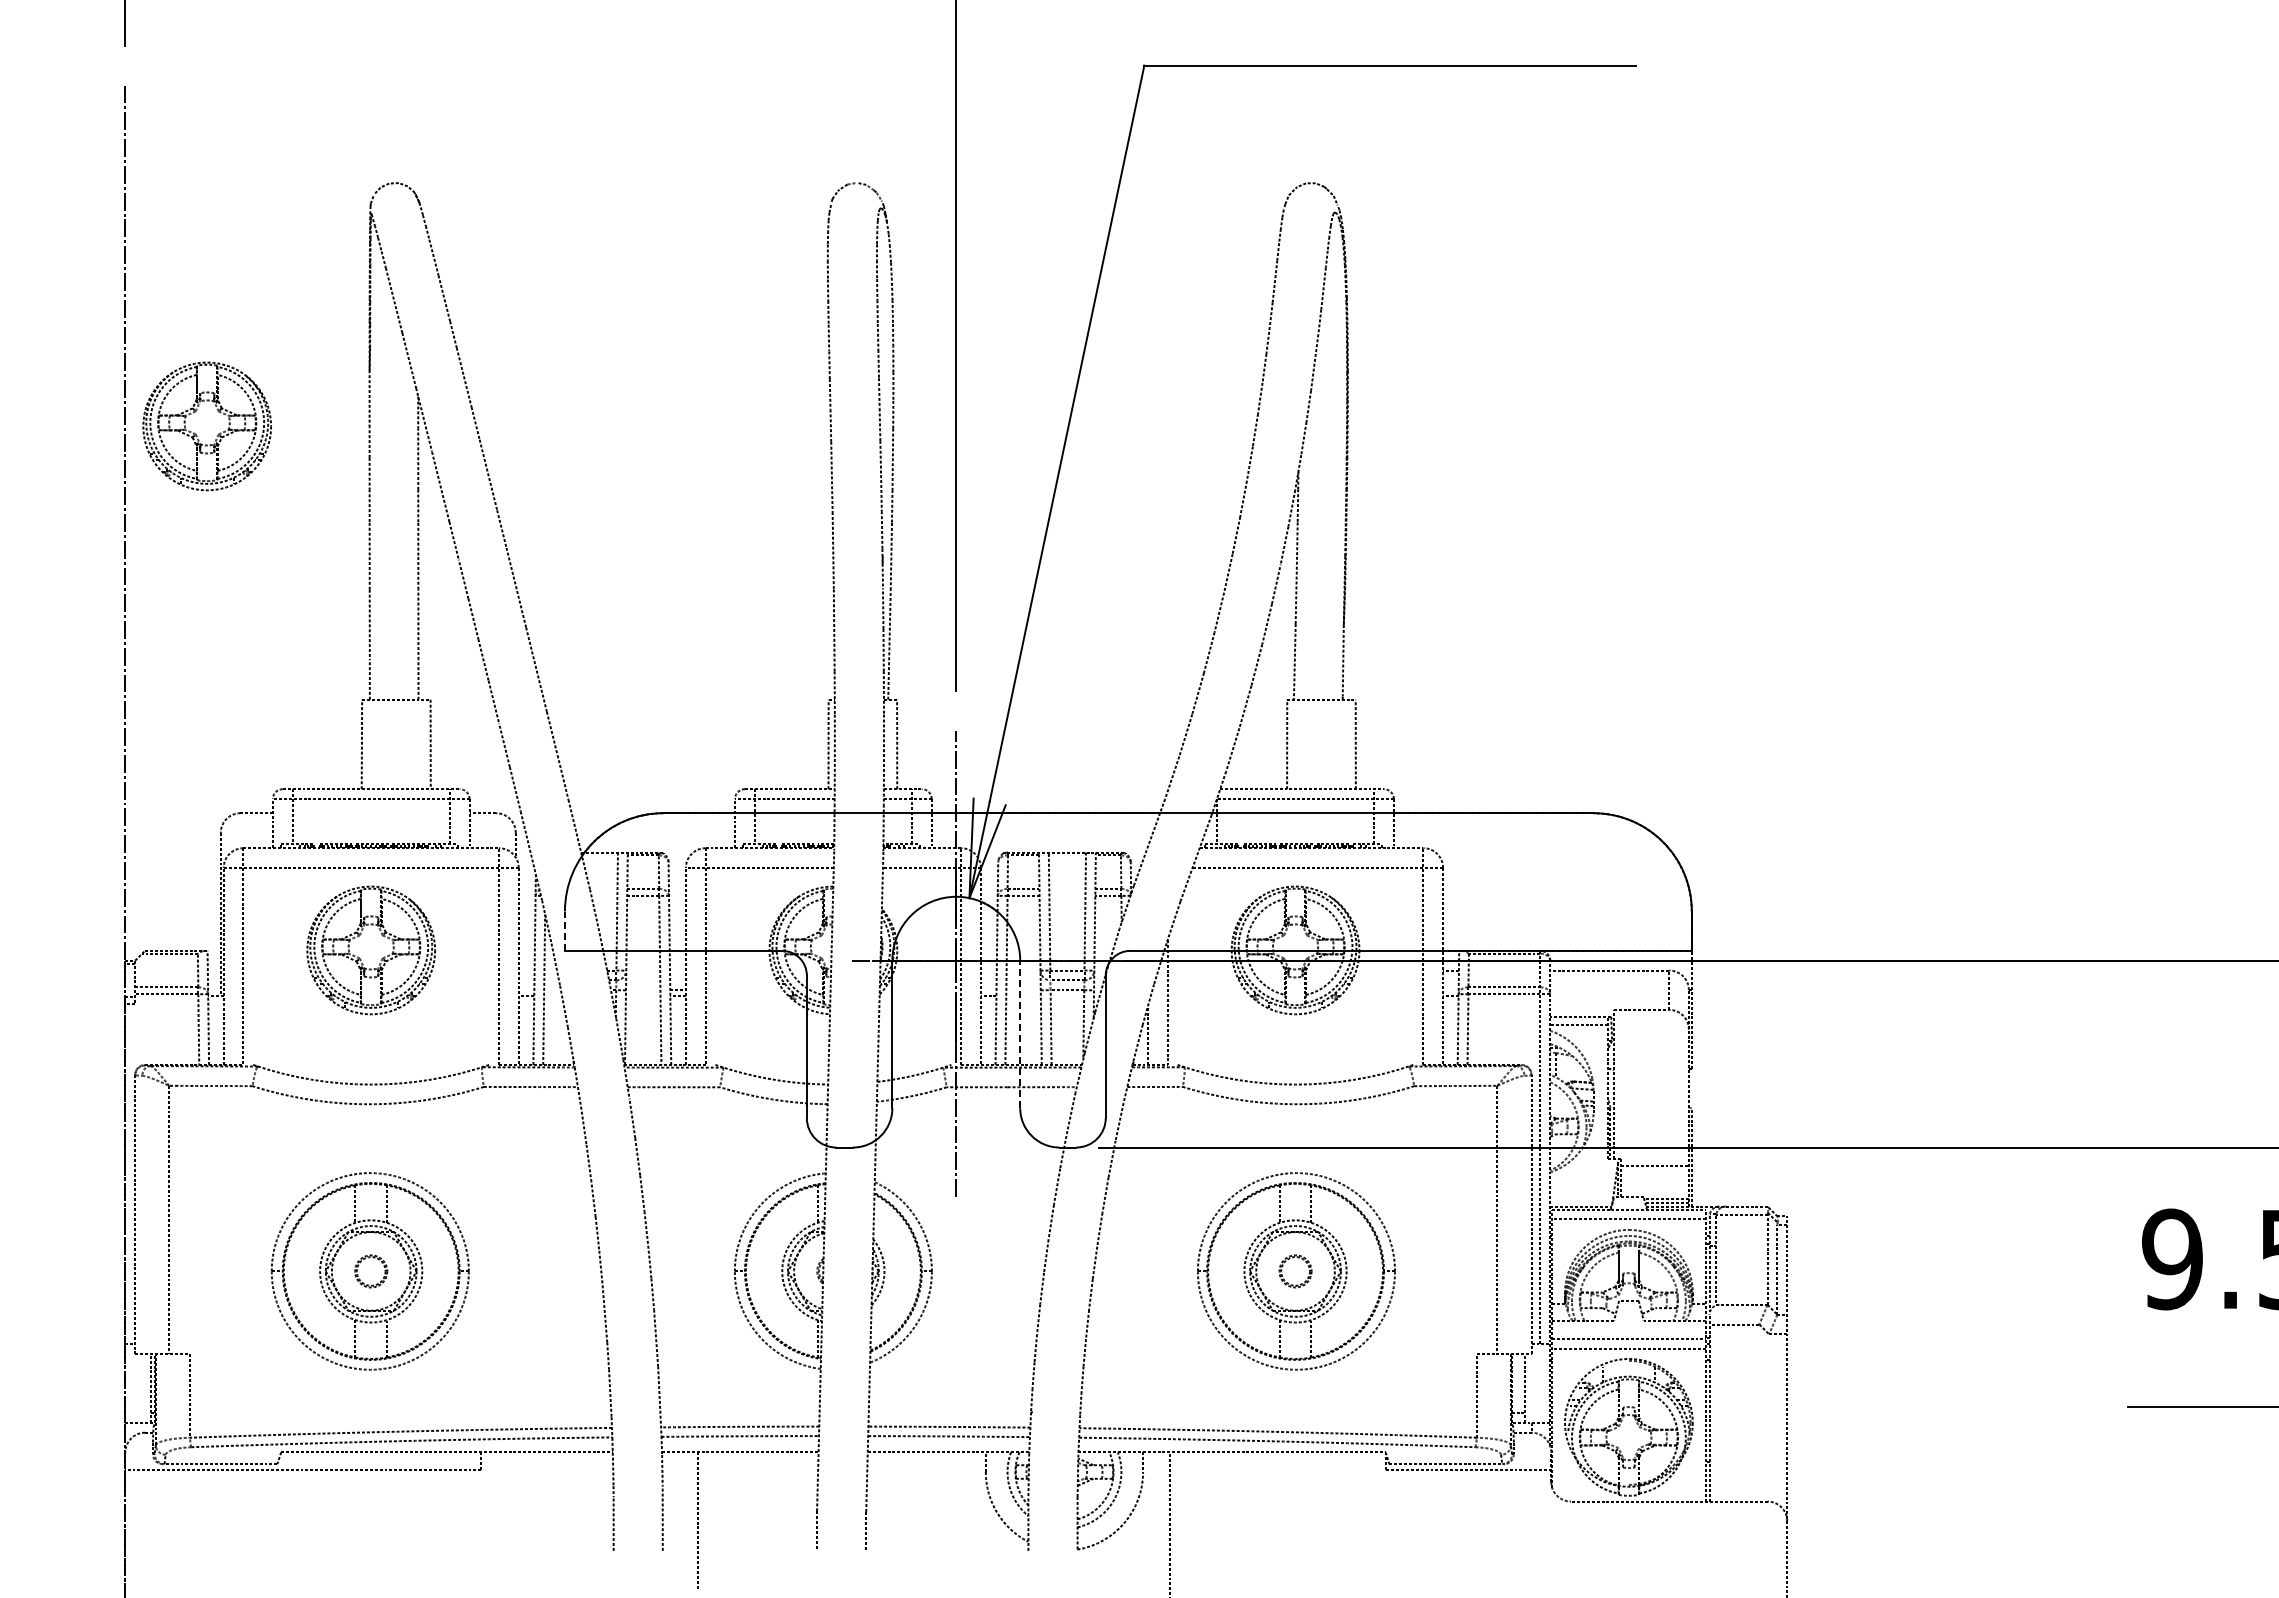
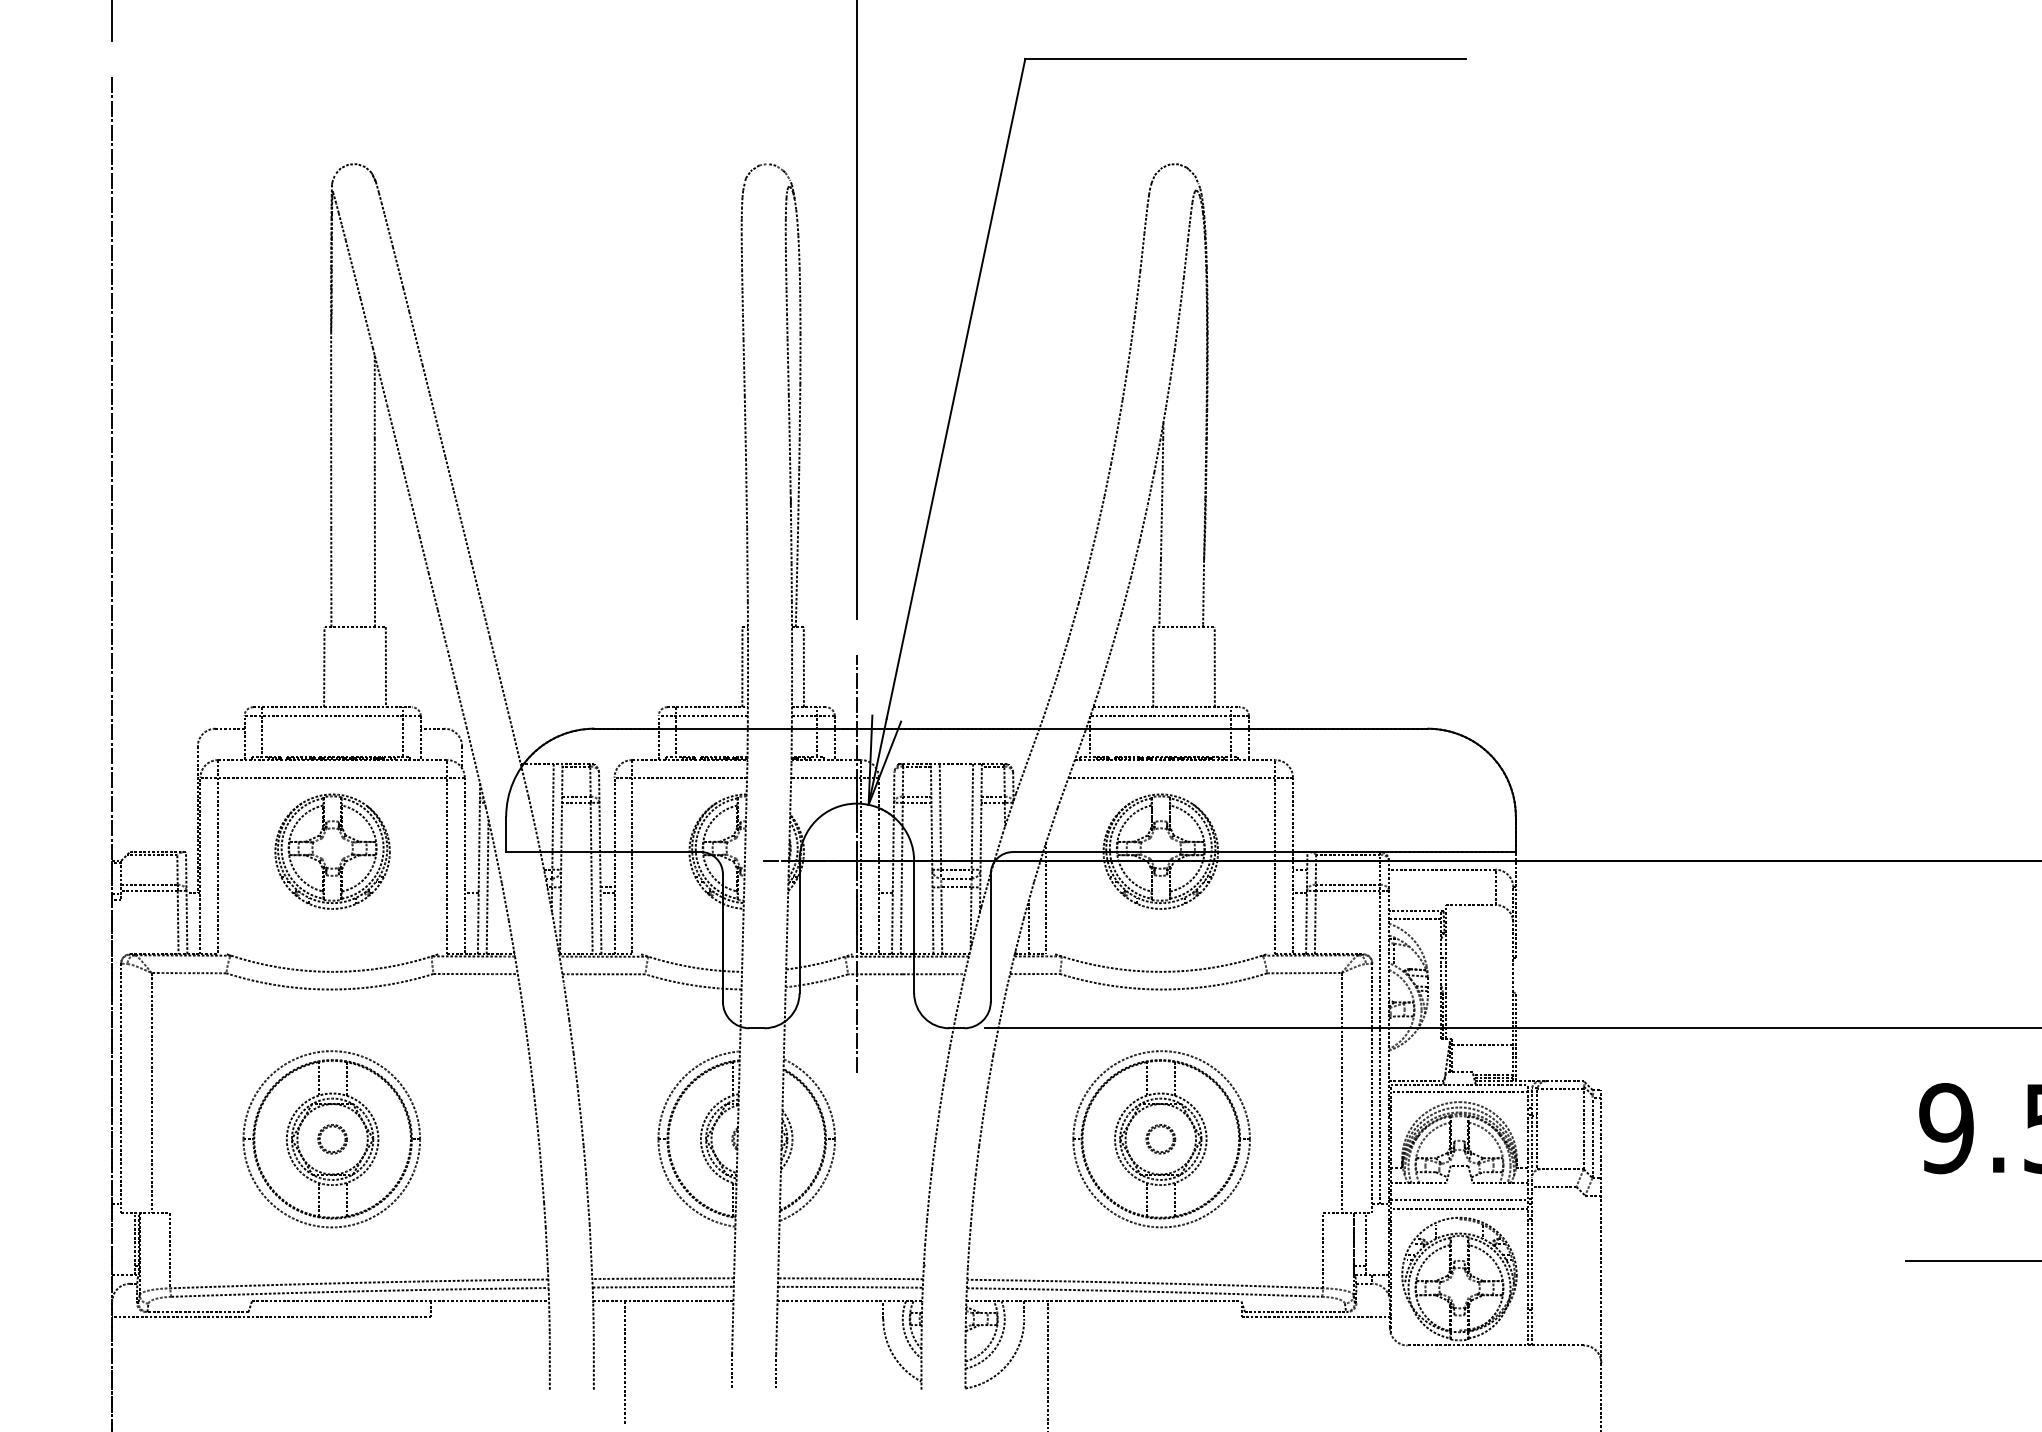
part: (197, 435) -> (176, 390), removed
line: (564, 931) -> (505, 834), dashed -> solid
line: (1020, 1034) -> (914, 927), dashed -> solid

